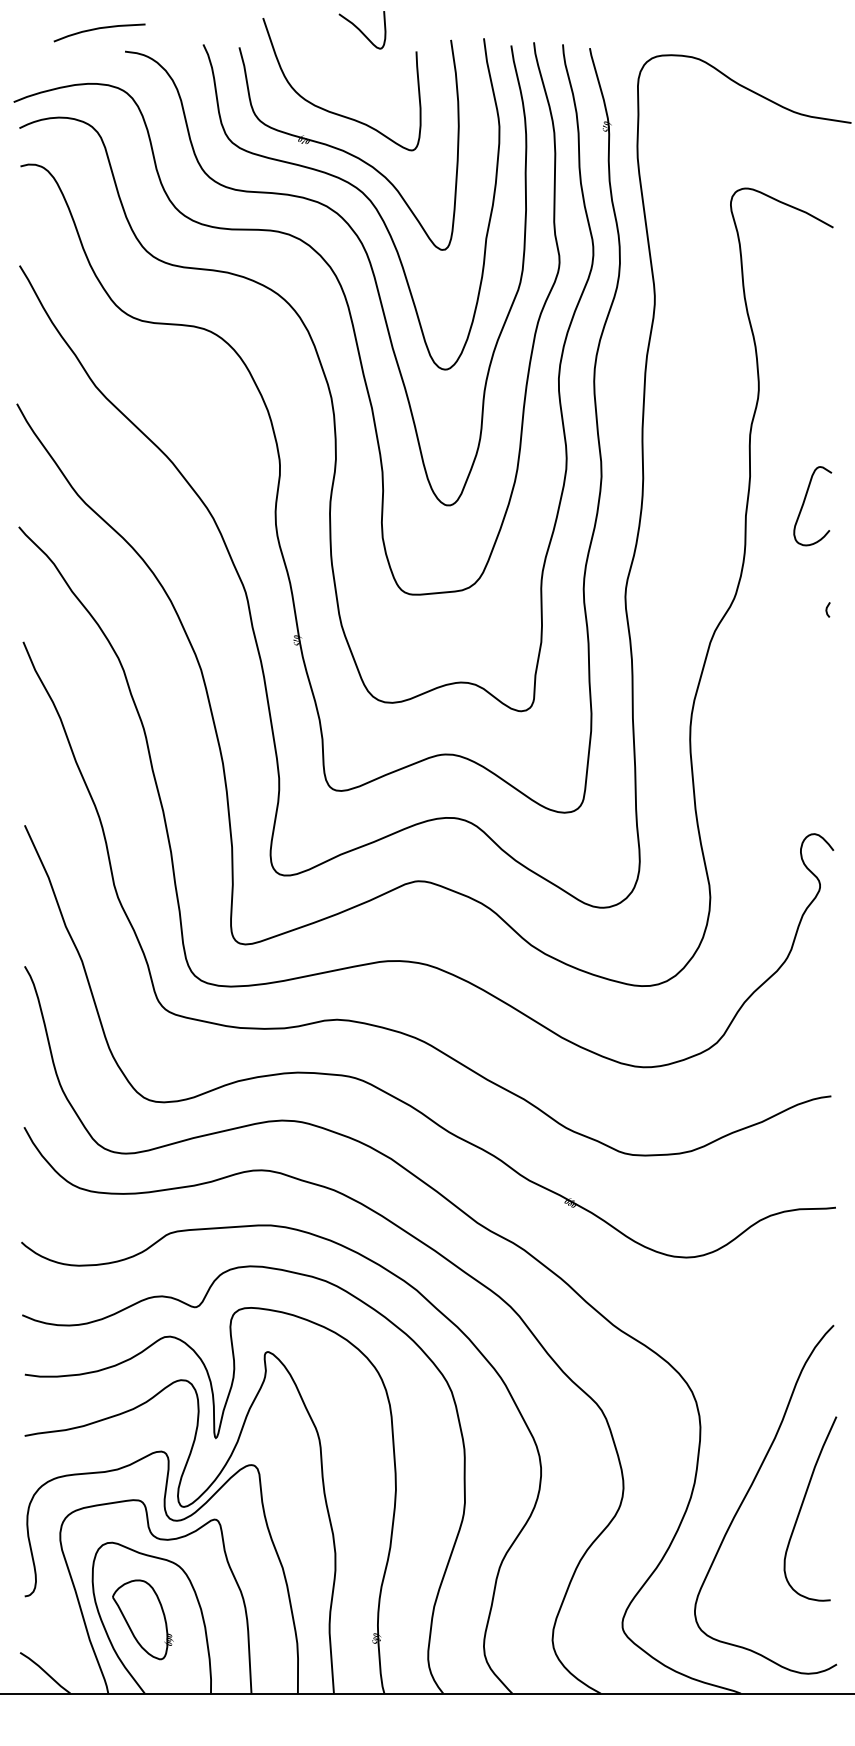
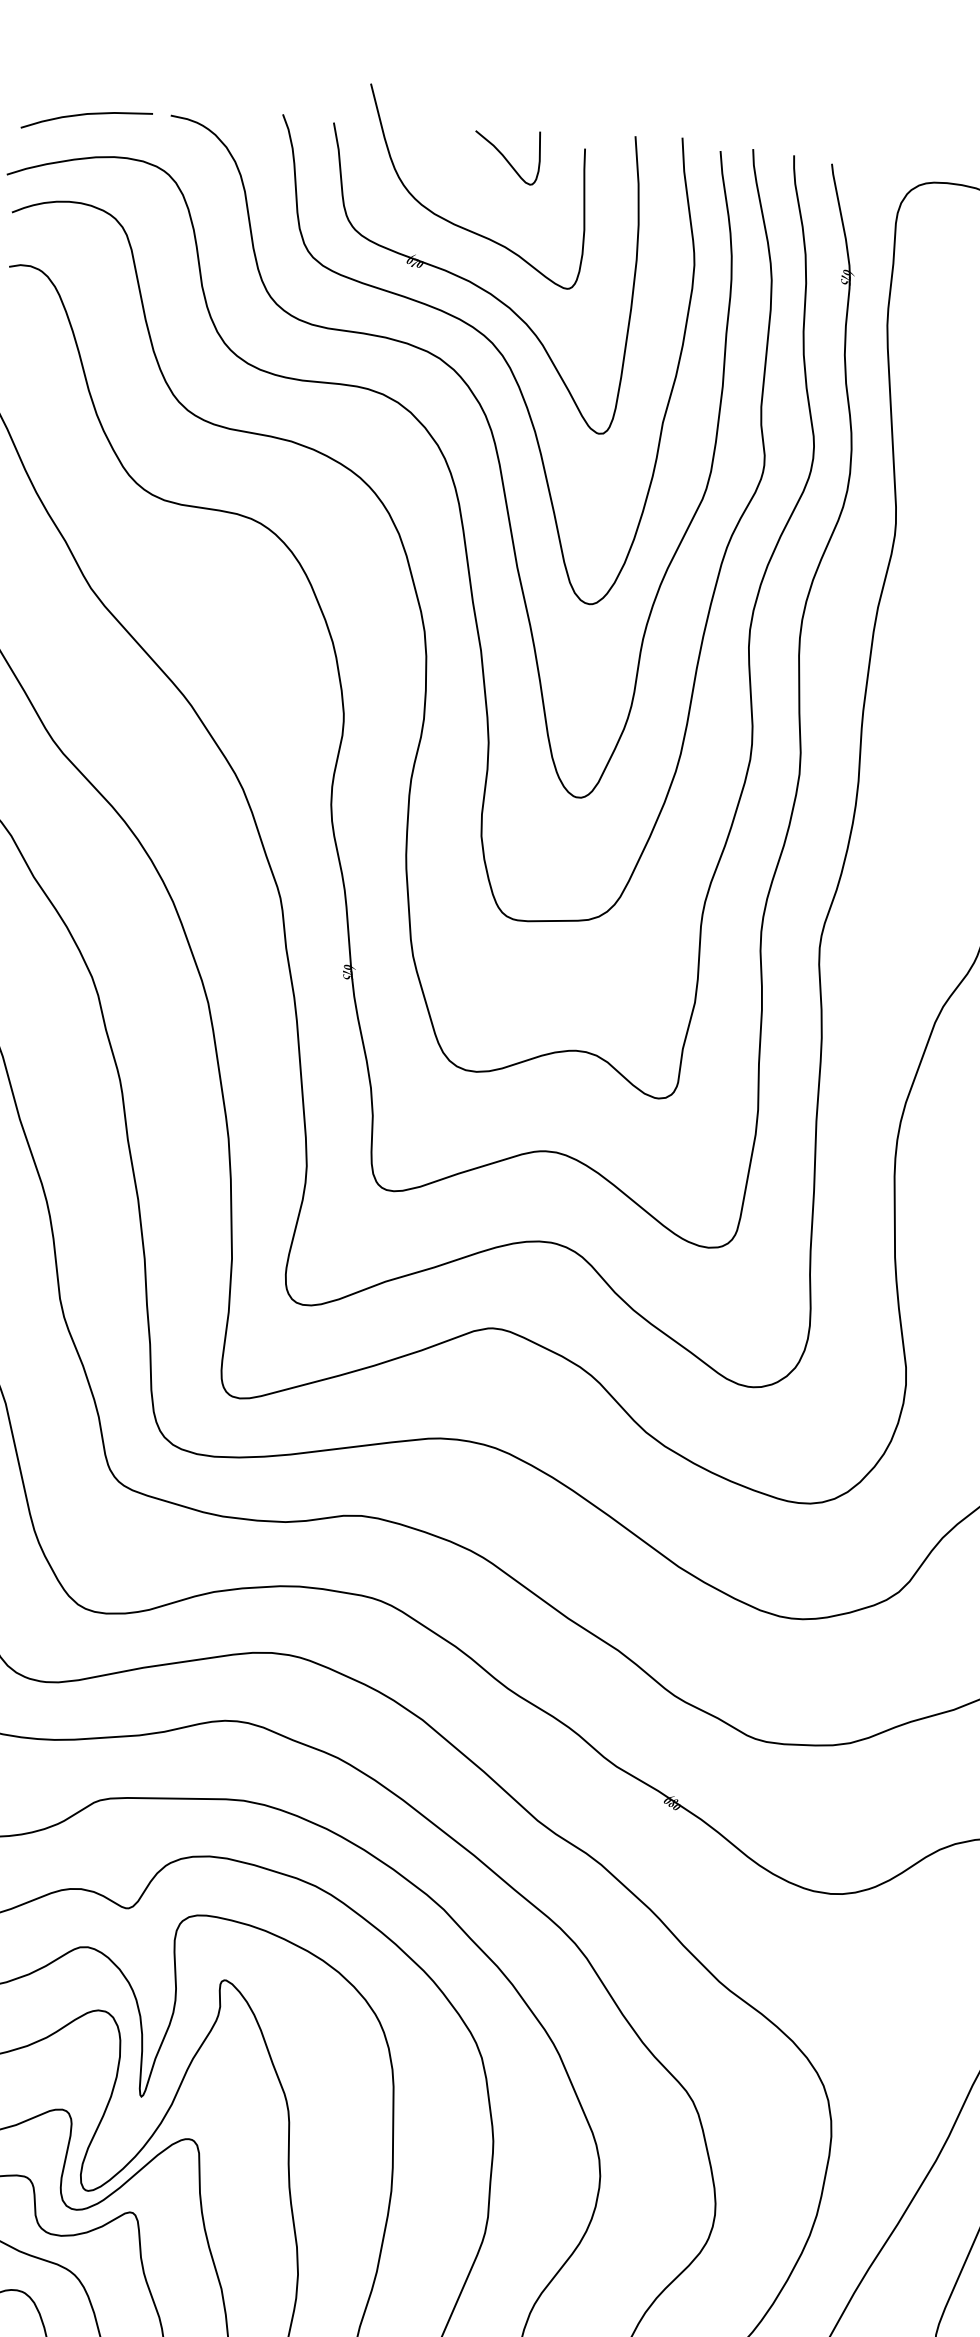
curve: (99, 29) -> (87, 115), moved
curve: (361, 30) -> (505, 156), moved

